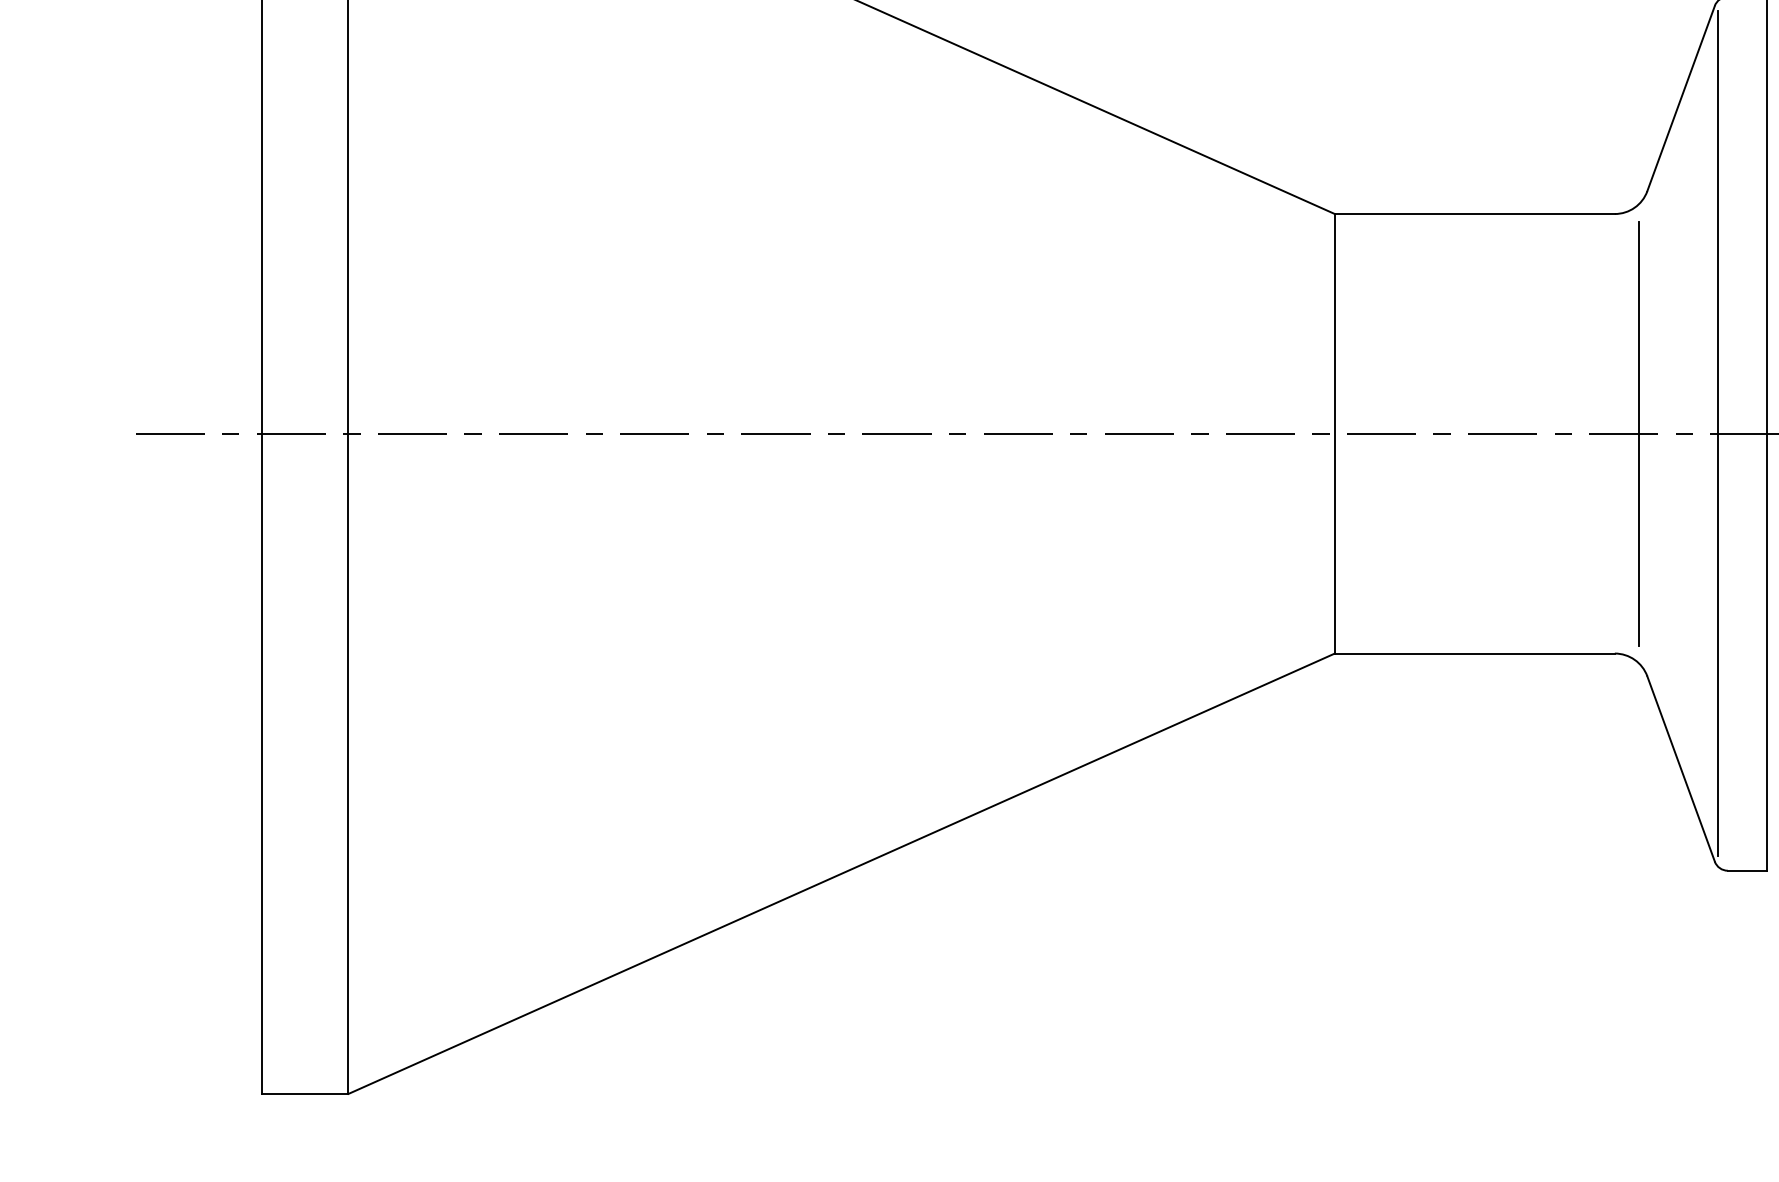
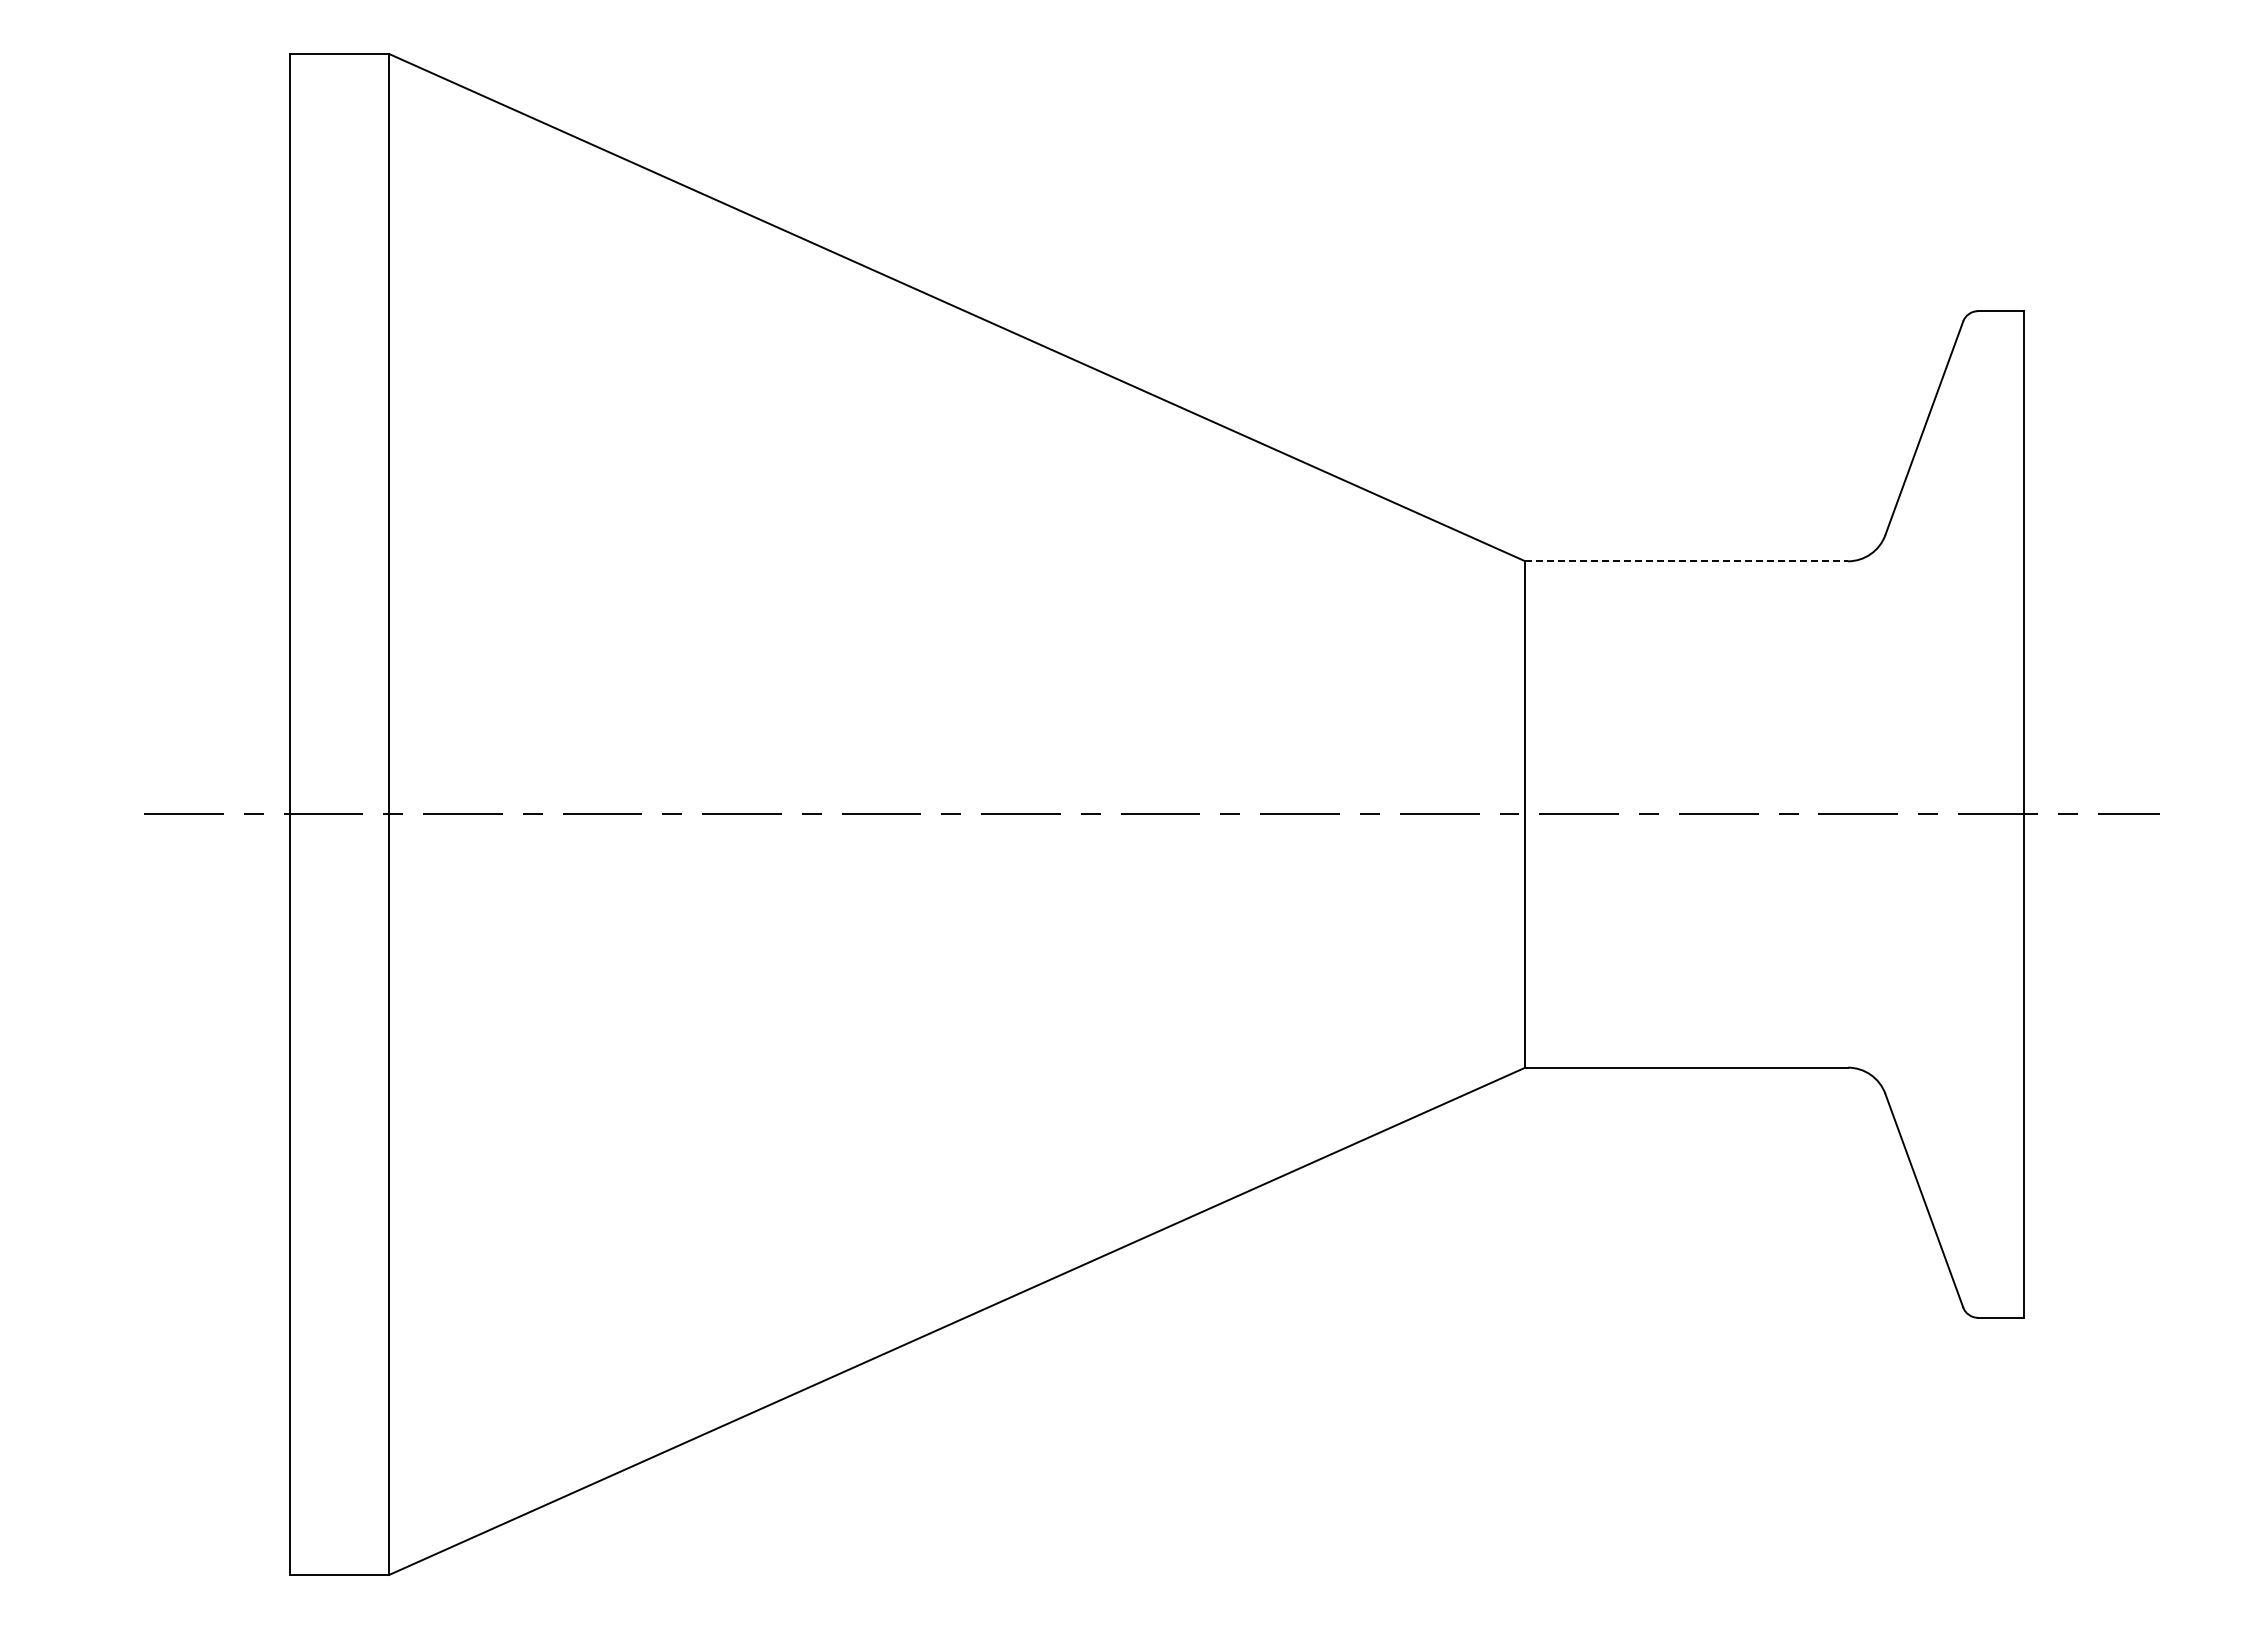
line: (1475, 214) -> (1687, 561), solid -> dashed
line: (1638, 433) -> (1875, 814), removed
line: (1717, 433) -> (1966, 814), removed

